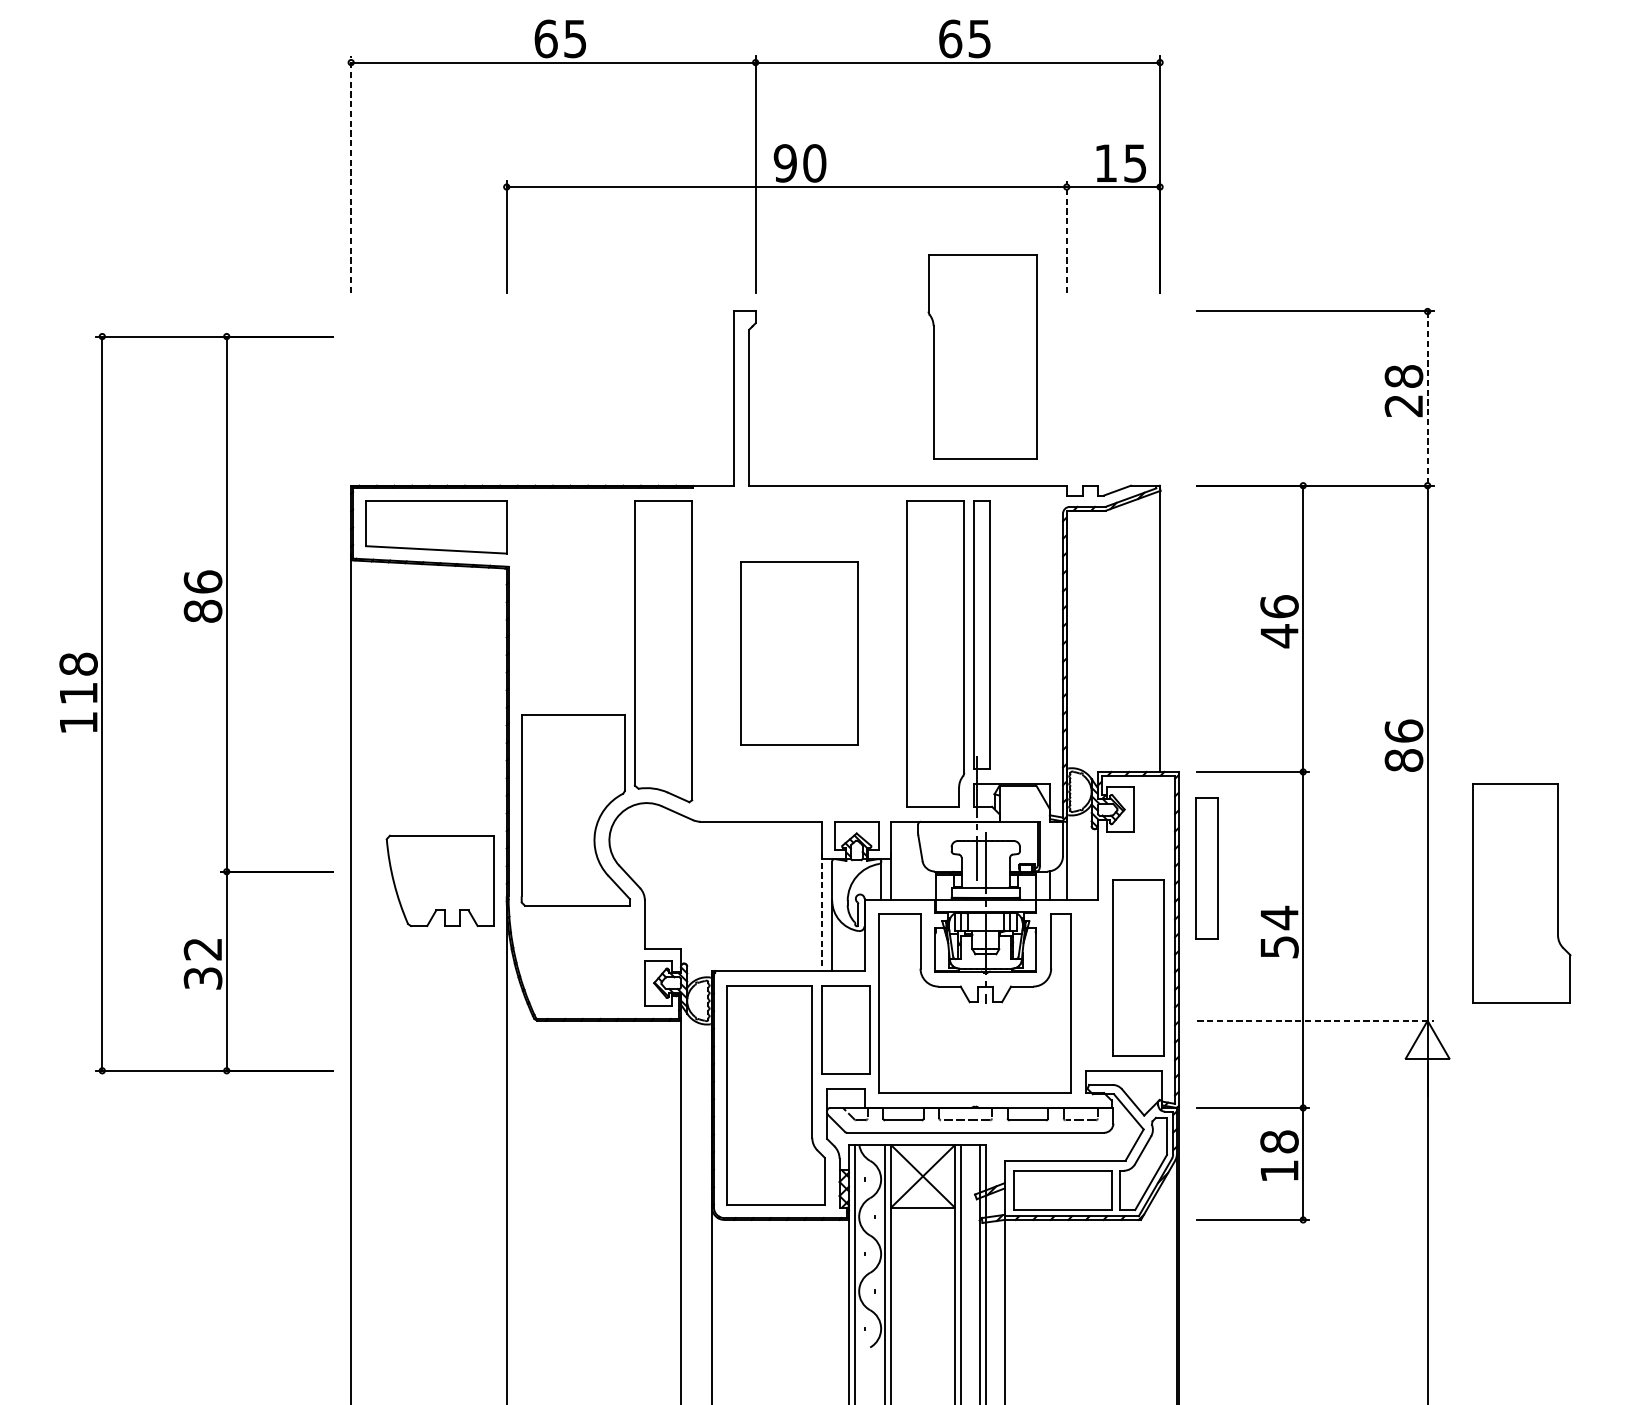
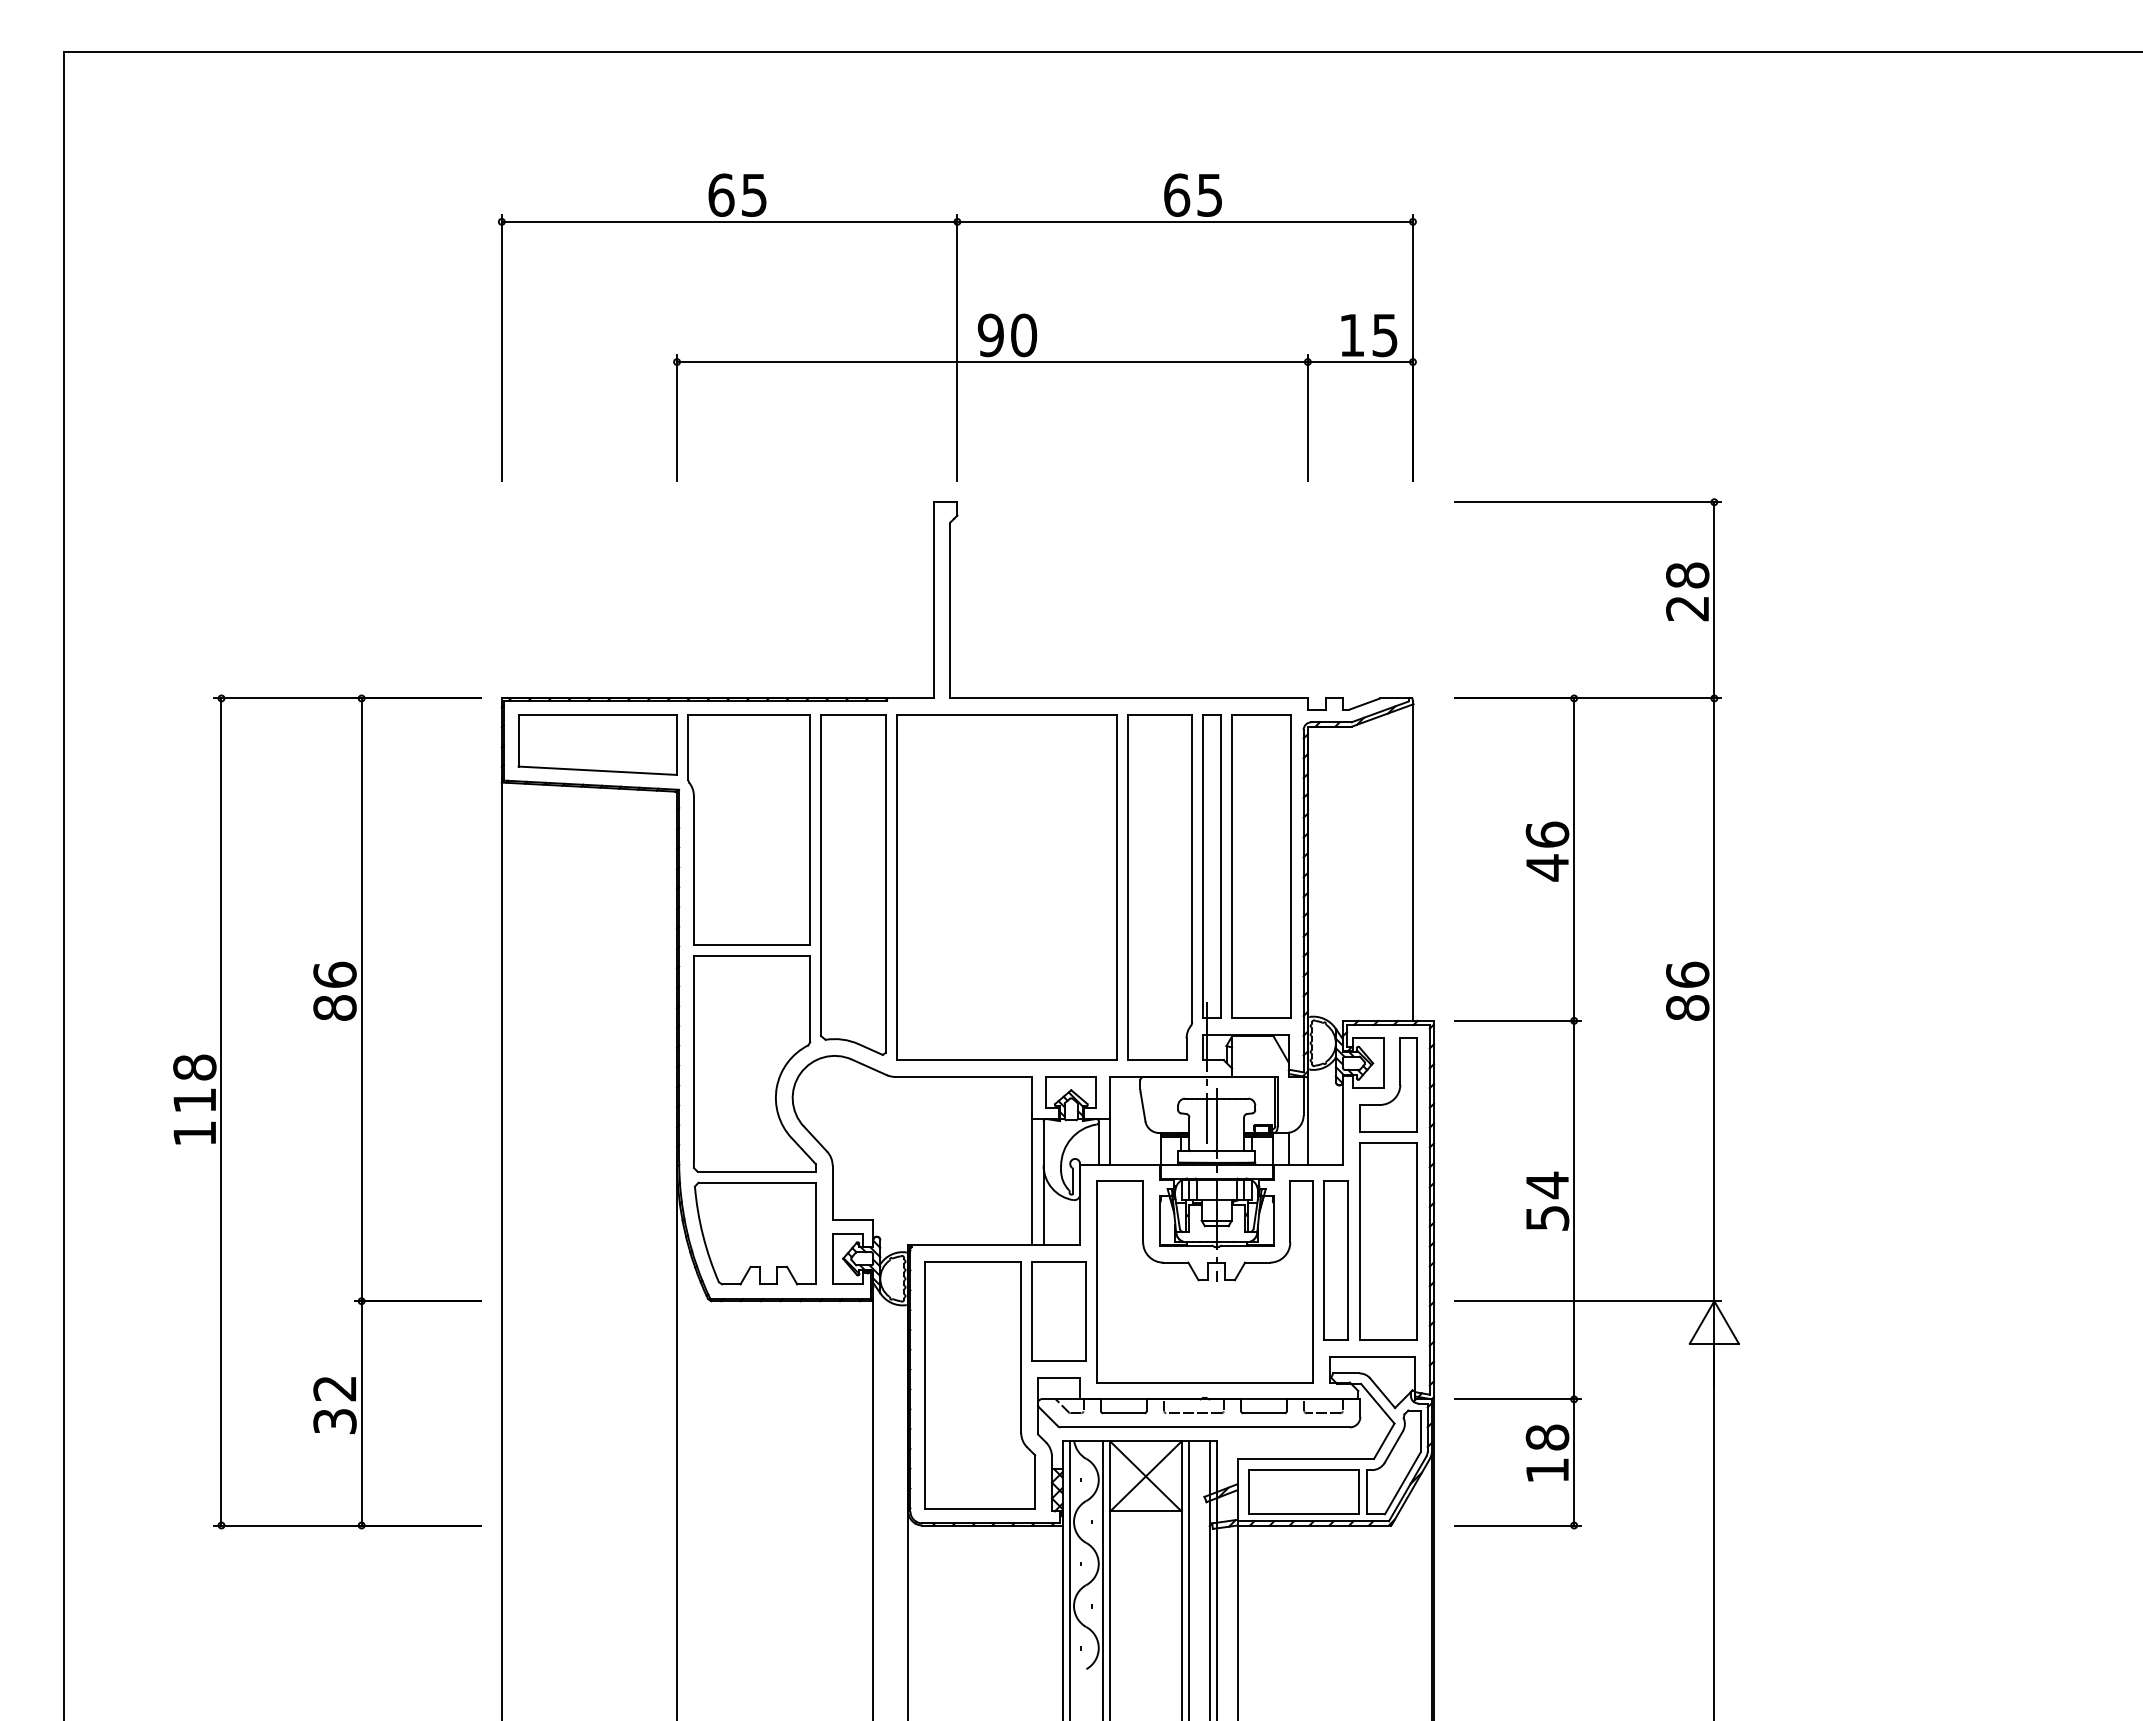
line: (350, 174) -> (501, 347), dashed -> solid
line: (1066, 236) -> (1307, 417), dashed -> solid
part: (982, 356) -> (748, 829), moved
line: (1427, 398) -> (1714, 600), dashed -> solid
part: (1025, 634) -> (1261, 866), added
part: (799, 653) -> (1006, 887), size x1.67
part: (196, 703) -> (327, 1111), moved
part: (1148, 828) -> (1399, 1084), added
part: (1206, 868) -> (1335, 1260), moved
part: (439, 880) -> (754, 1233), moved
part: (1521, 893) -> (1820, 1157), removed
line: (822, 911) -> (1032, 1178), dashed -> solid
line: (1315, 1021) -> (1588, 1301), dashed -> solid

